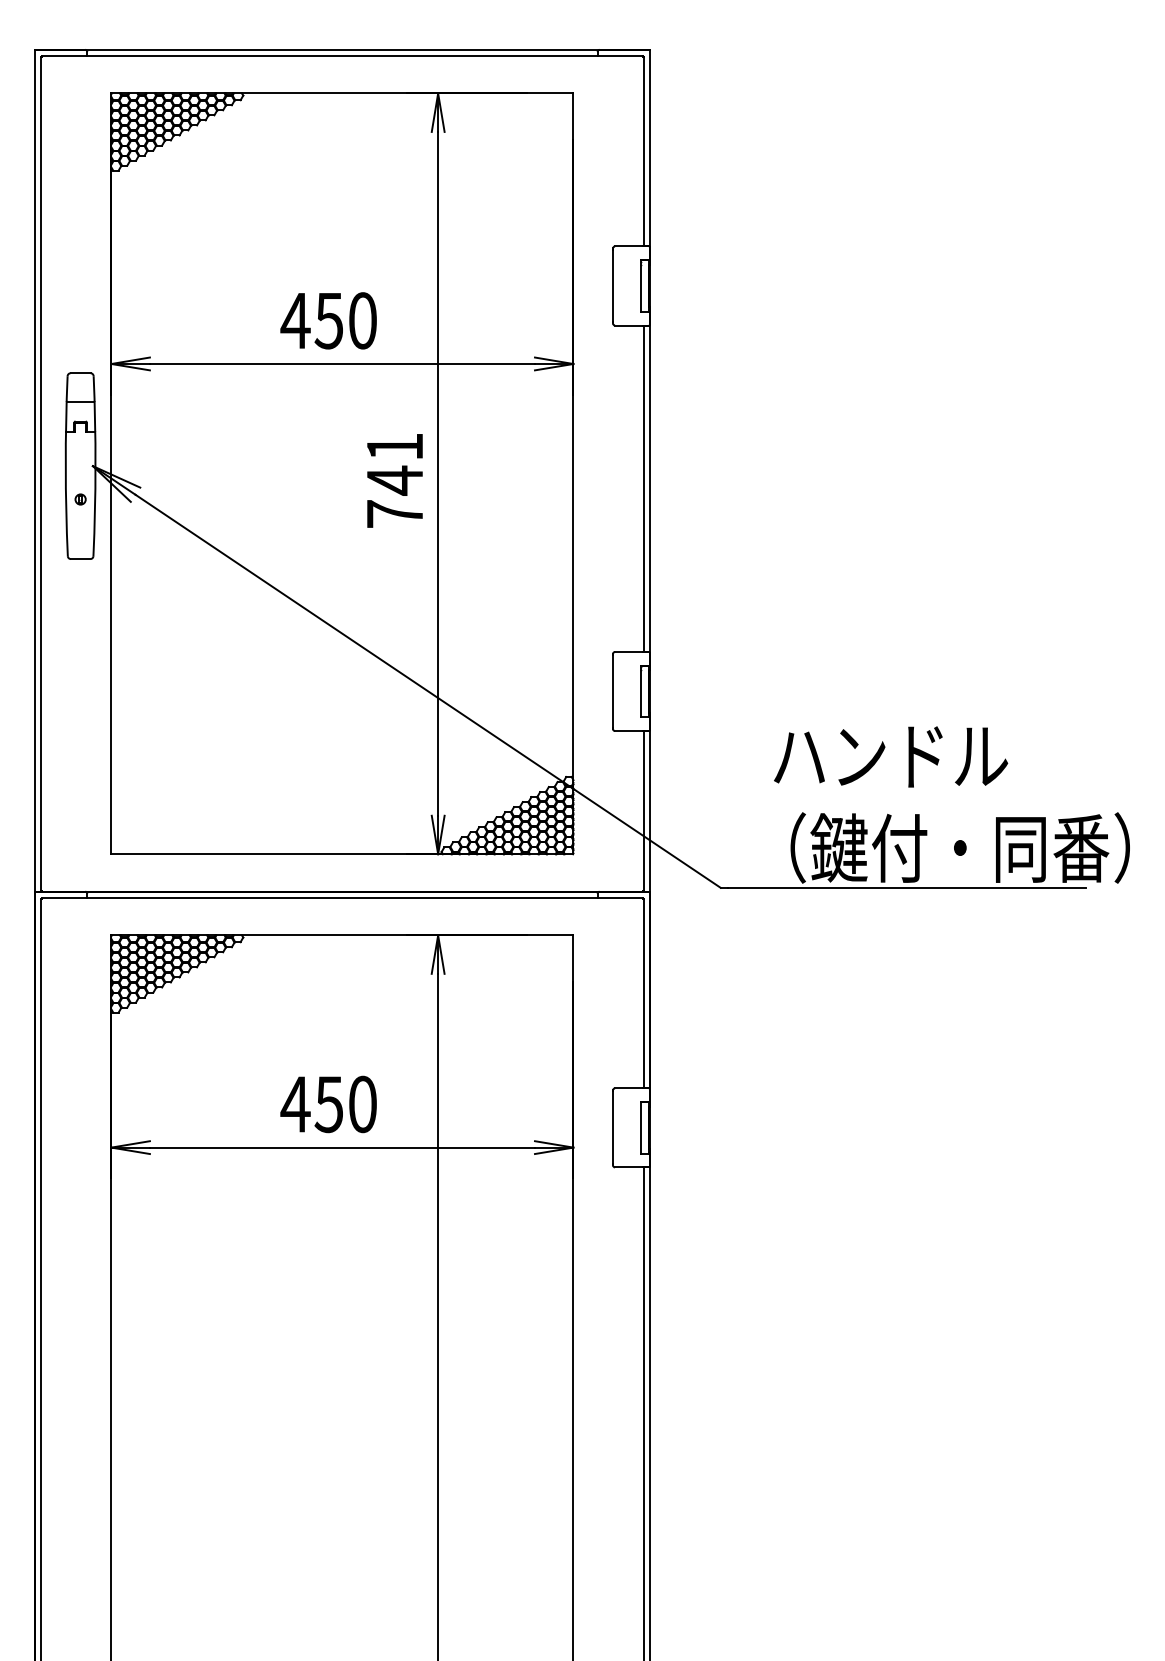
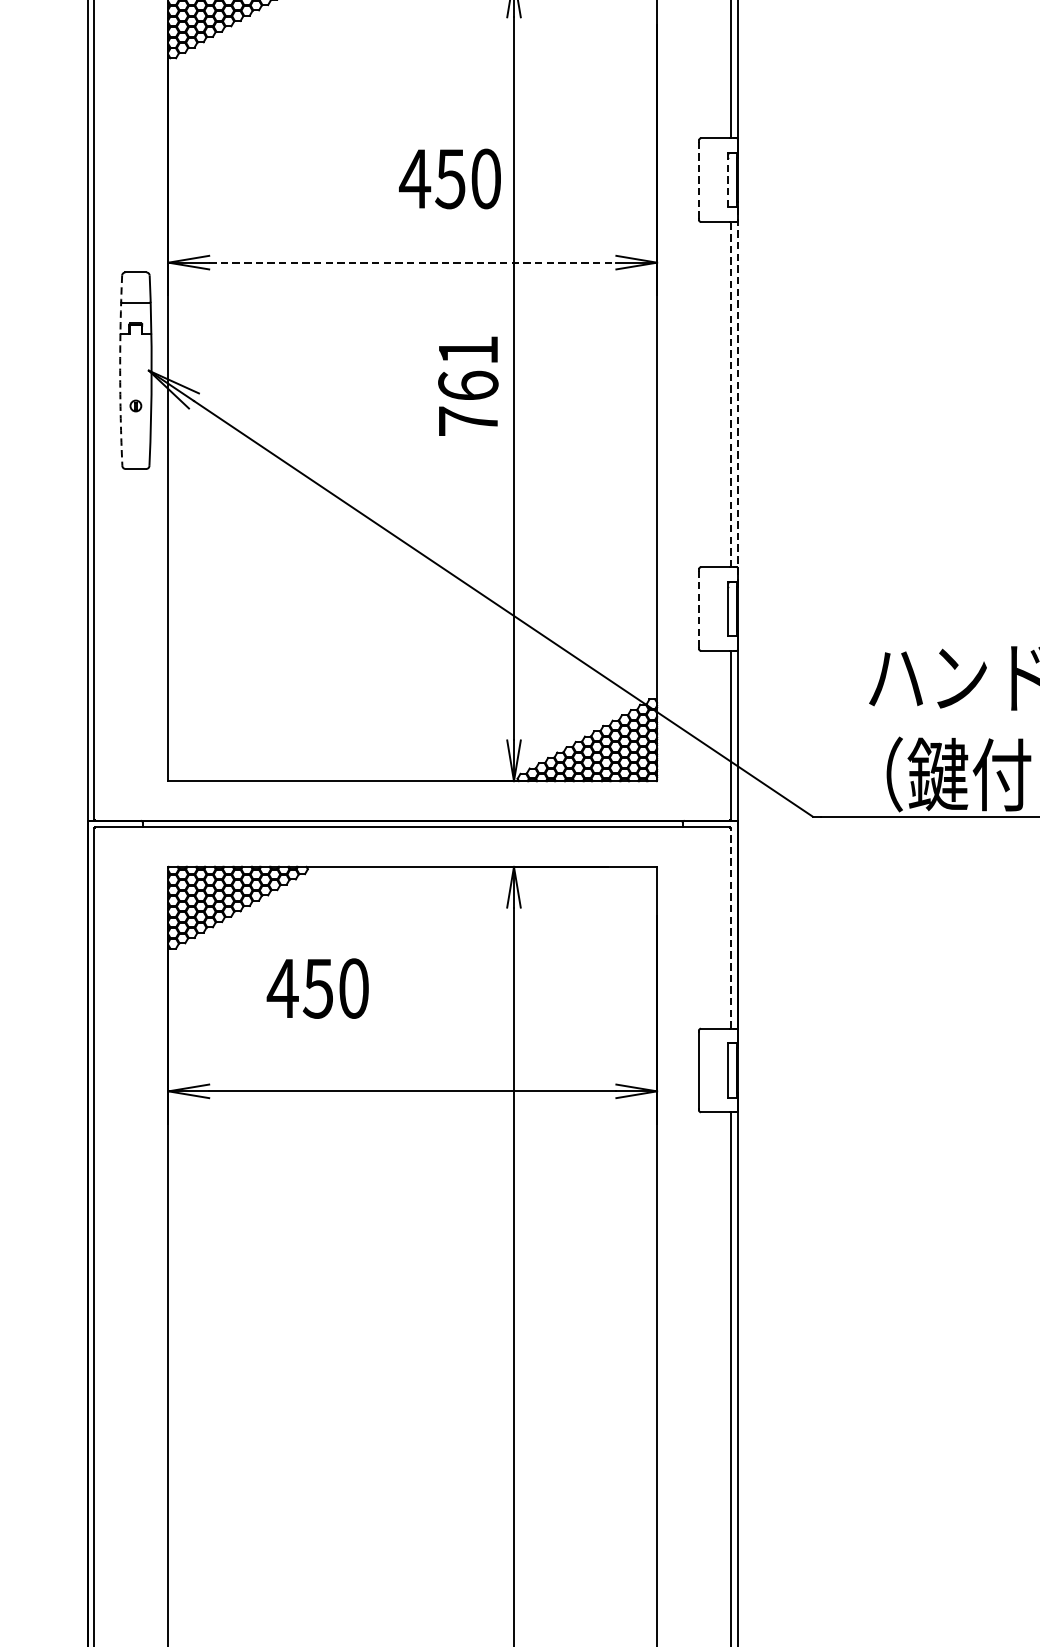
line: (613, 285) -> (699, 179), solid -> dashed
line: (640, 285) -> (727, 179), solid -> dashed
text: (328, 320) -> (449, 178), moved
line: (342, 364) -> (412, 263), solid -> dashed
arc: (65, 466) -> (119, 371), solid -> dashed
text: (394, 480) -> (467, 385), 741 -> 761
line: (643, 488) -> (731, 394), solid -> dashed
line: (649, 488) -> (737, 394), solid -> dashed
line: (613, 691) -> (699, 609), solid -> dashed
line: (643, 993) -> (731, 928), solid -> dashed
text: (328, 1104) -> (317, 988), moved

